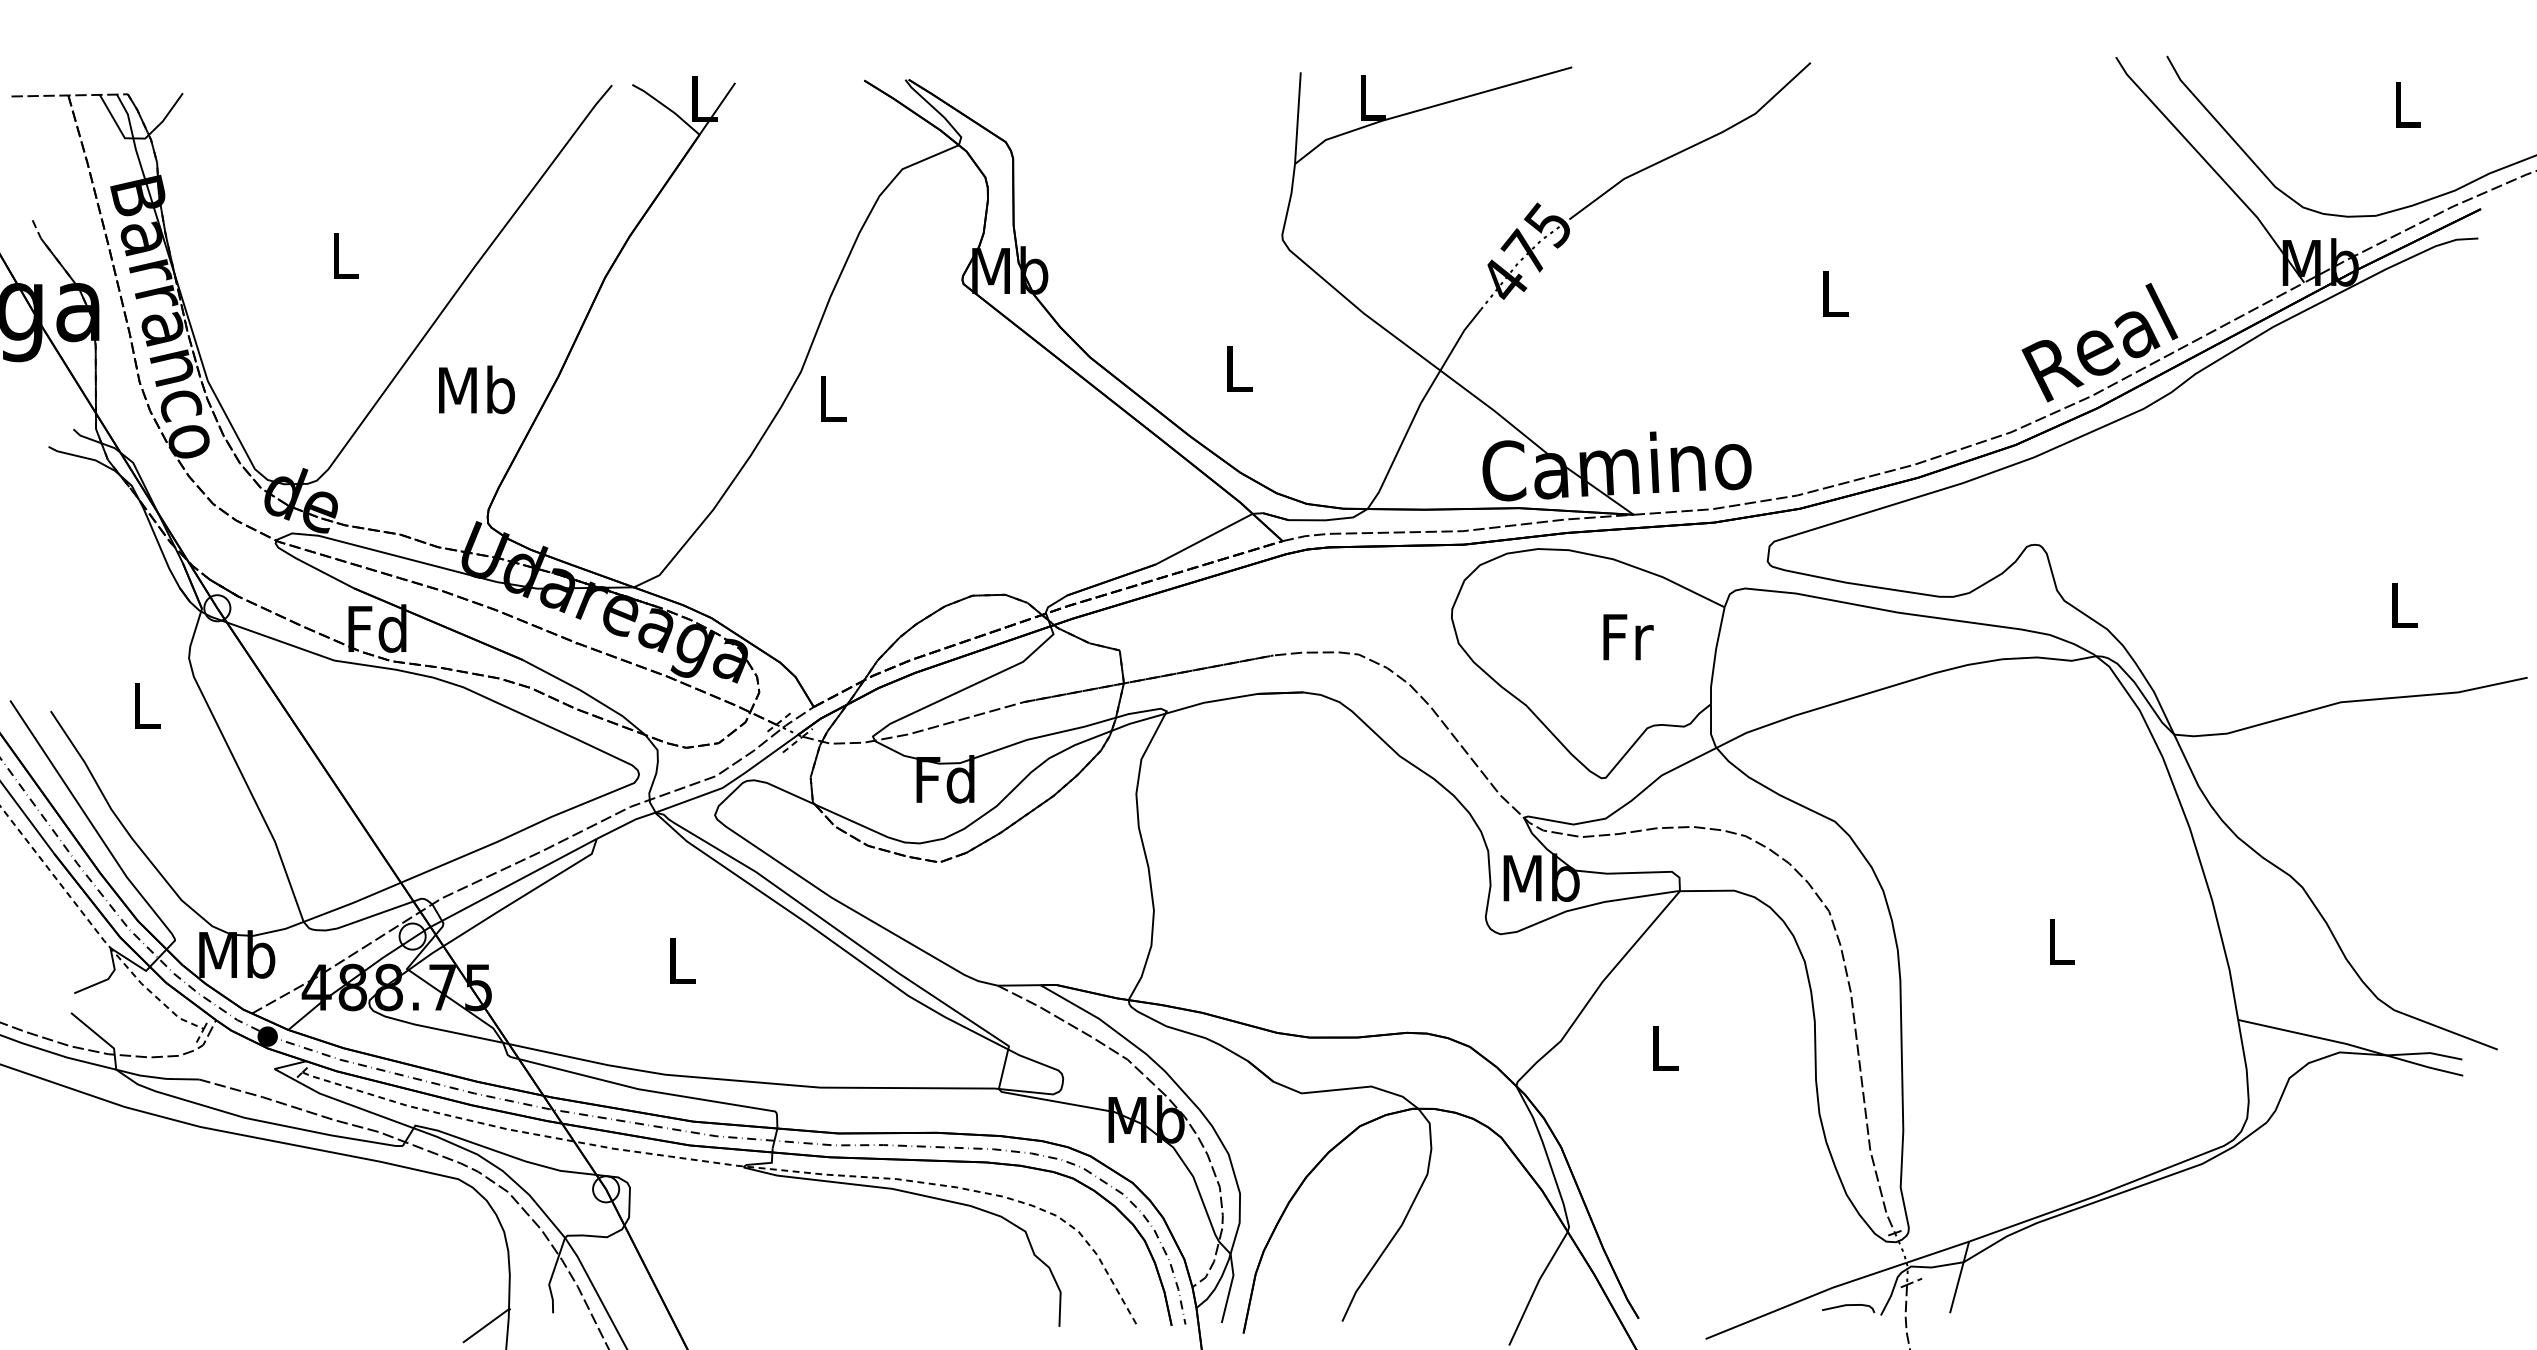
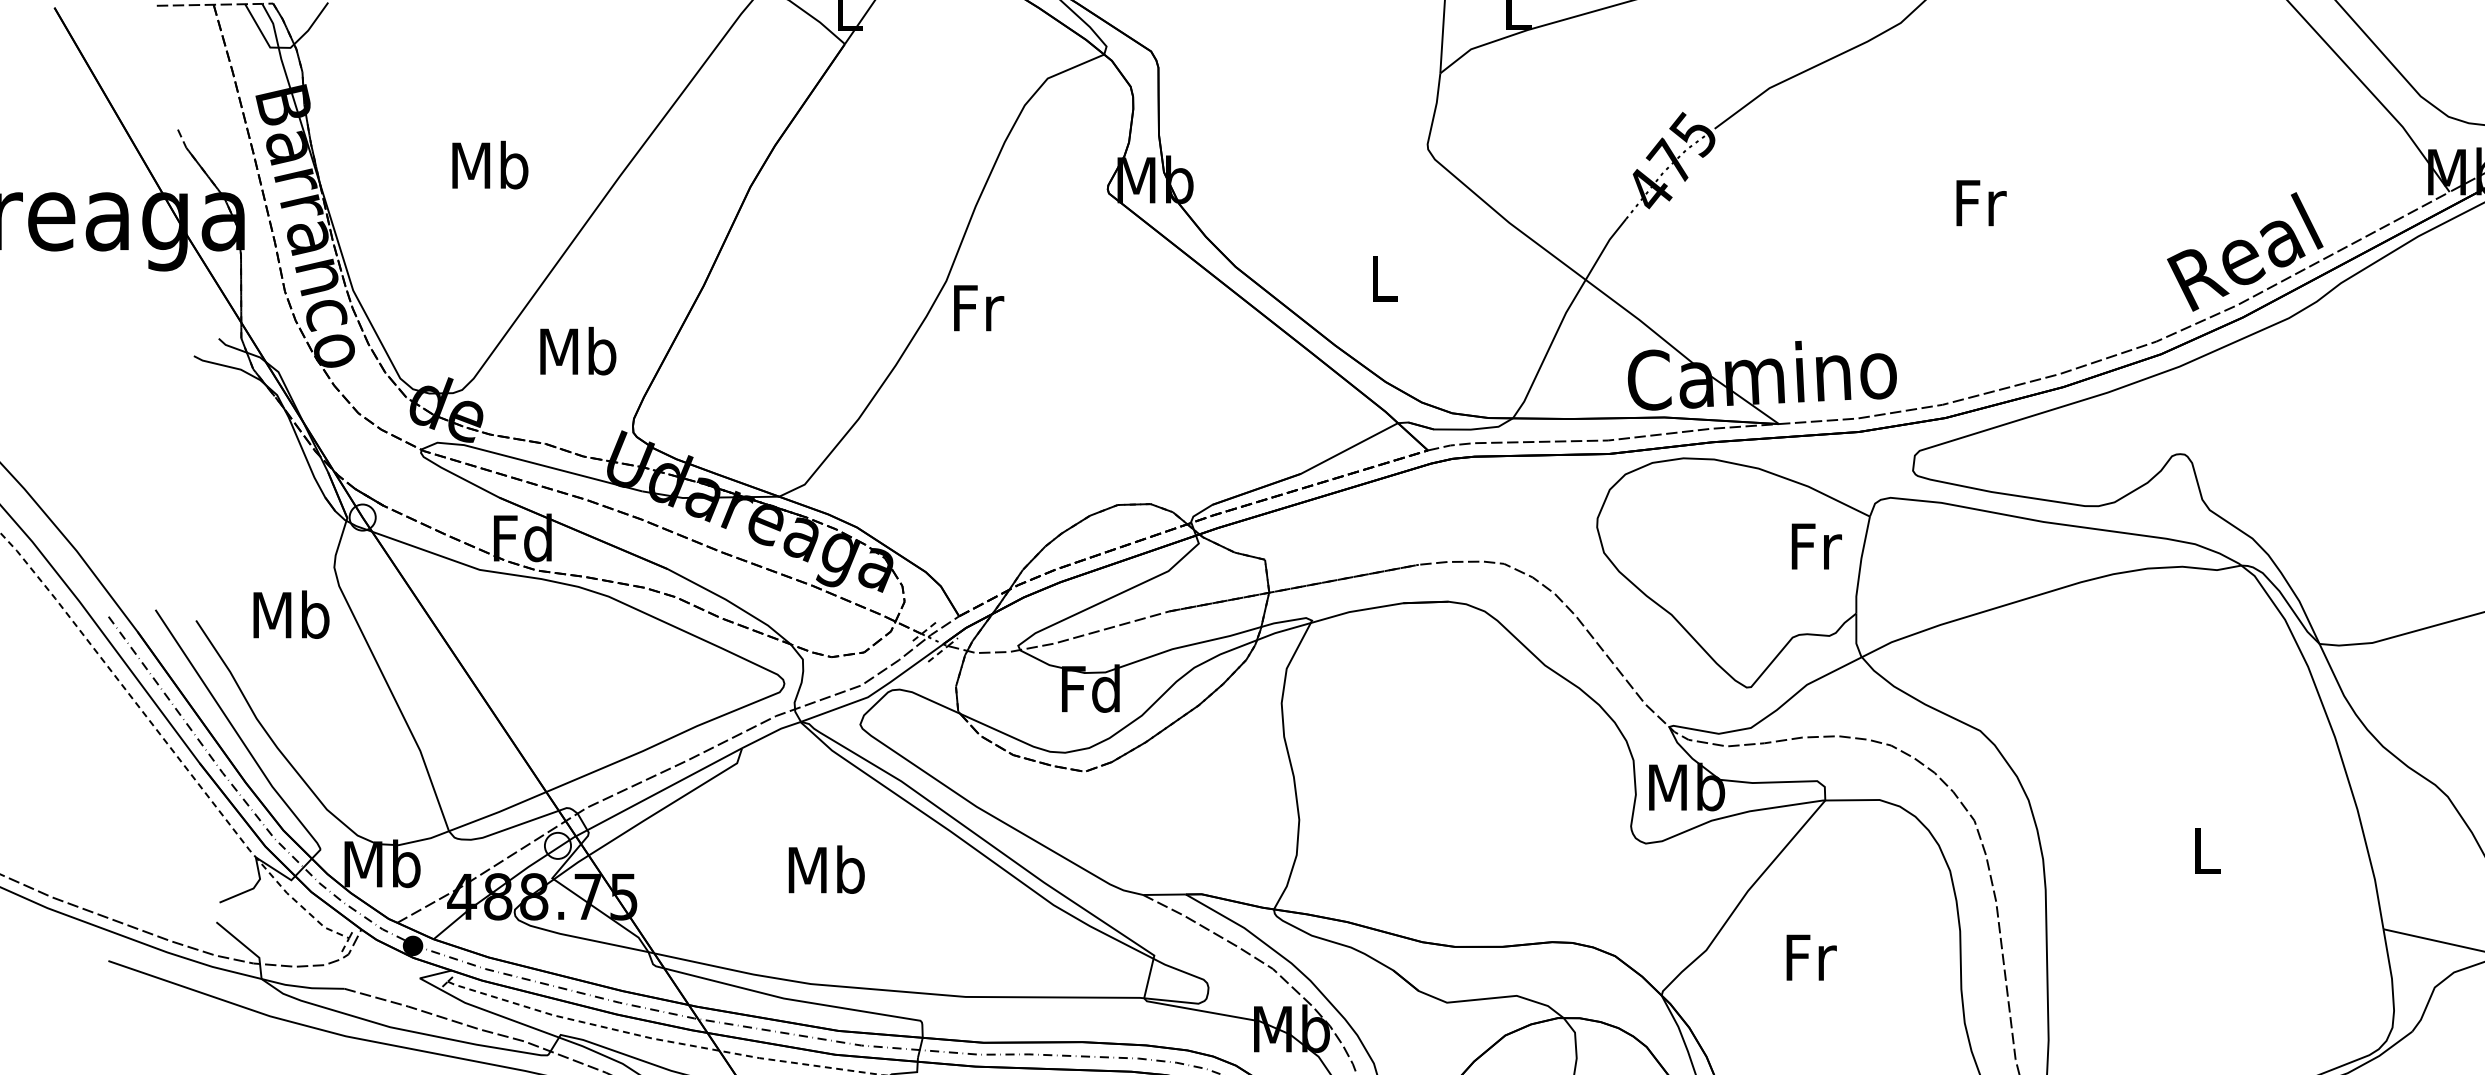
text: (345, 255) -> (490, 164), L -> Mb
text: (1836, 293) -> (1981, 202), L -> Fr
text: (476, 389) -> (577, 350), moved
text: (833, 398) -> (978, 307), L -> Fr
text: (1628, 637) -> (1816, 546), moved
text: (146, 705) -> (291, 614), L -> Mb
text: (681, 960) -> (826, 869), L -> Mb
text: (1666, 1048) -> (1811, 957), L -> Fr

